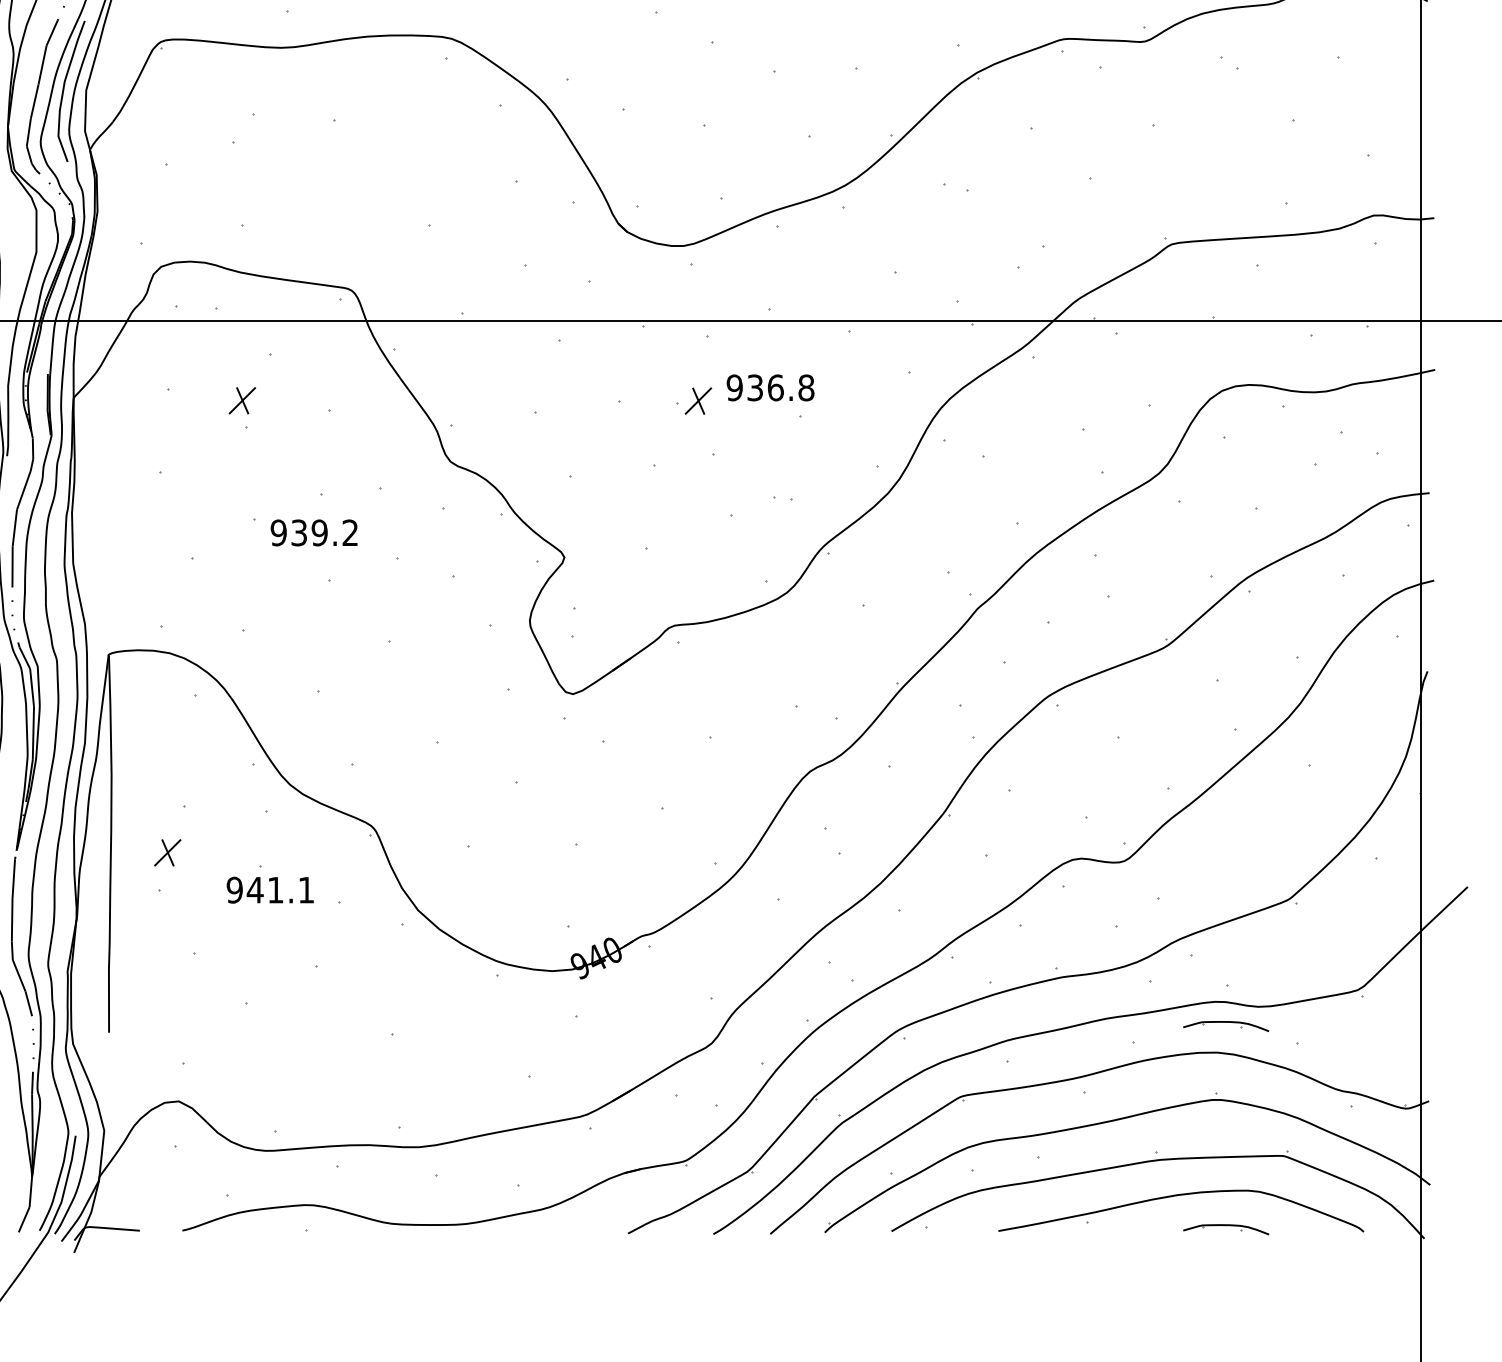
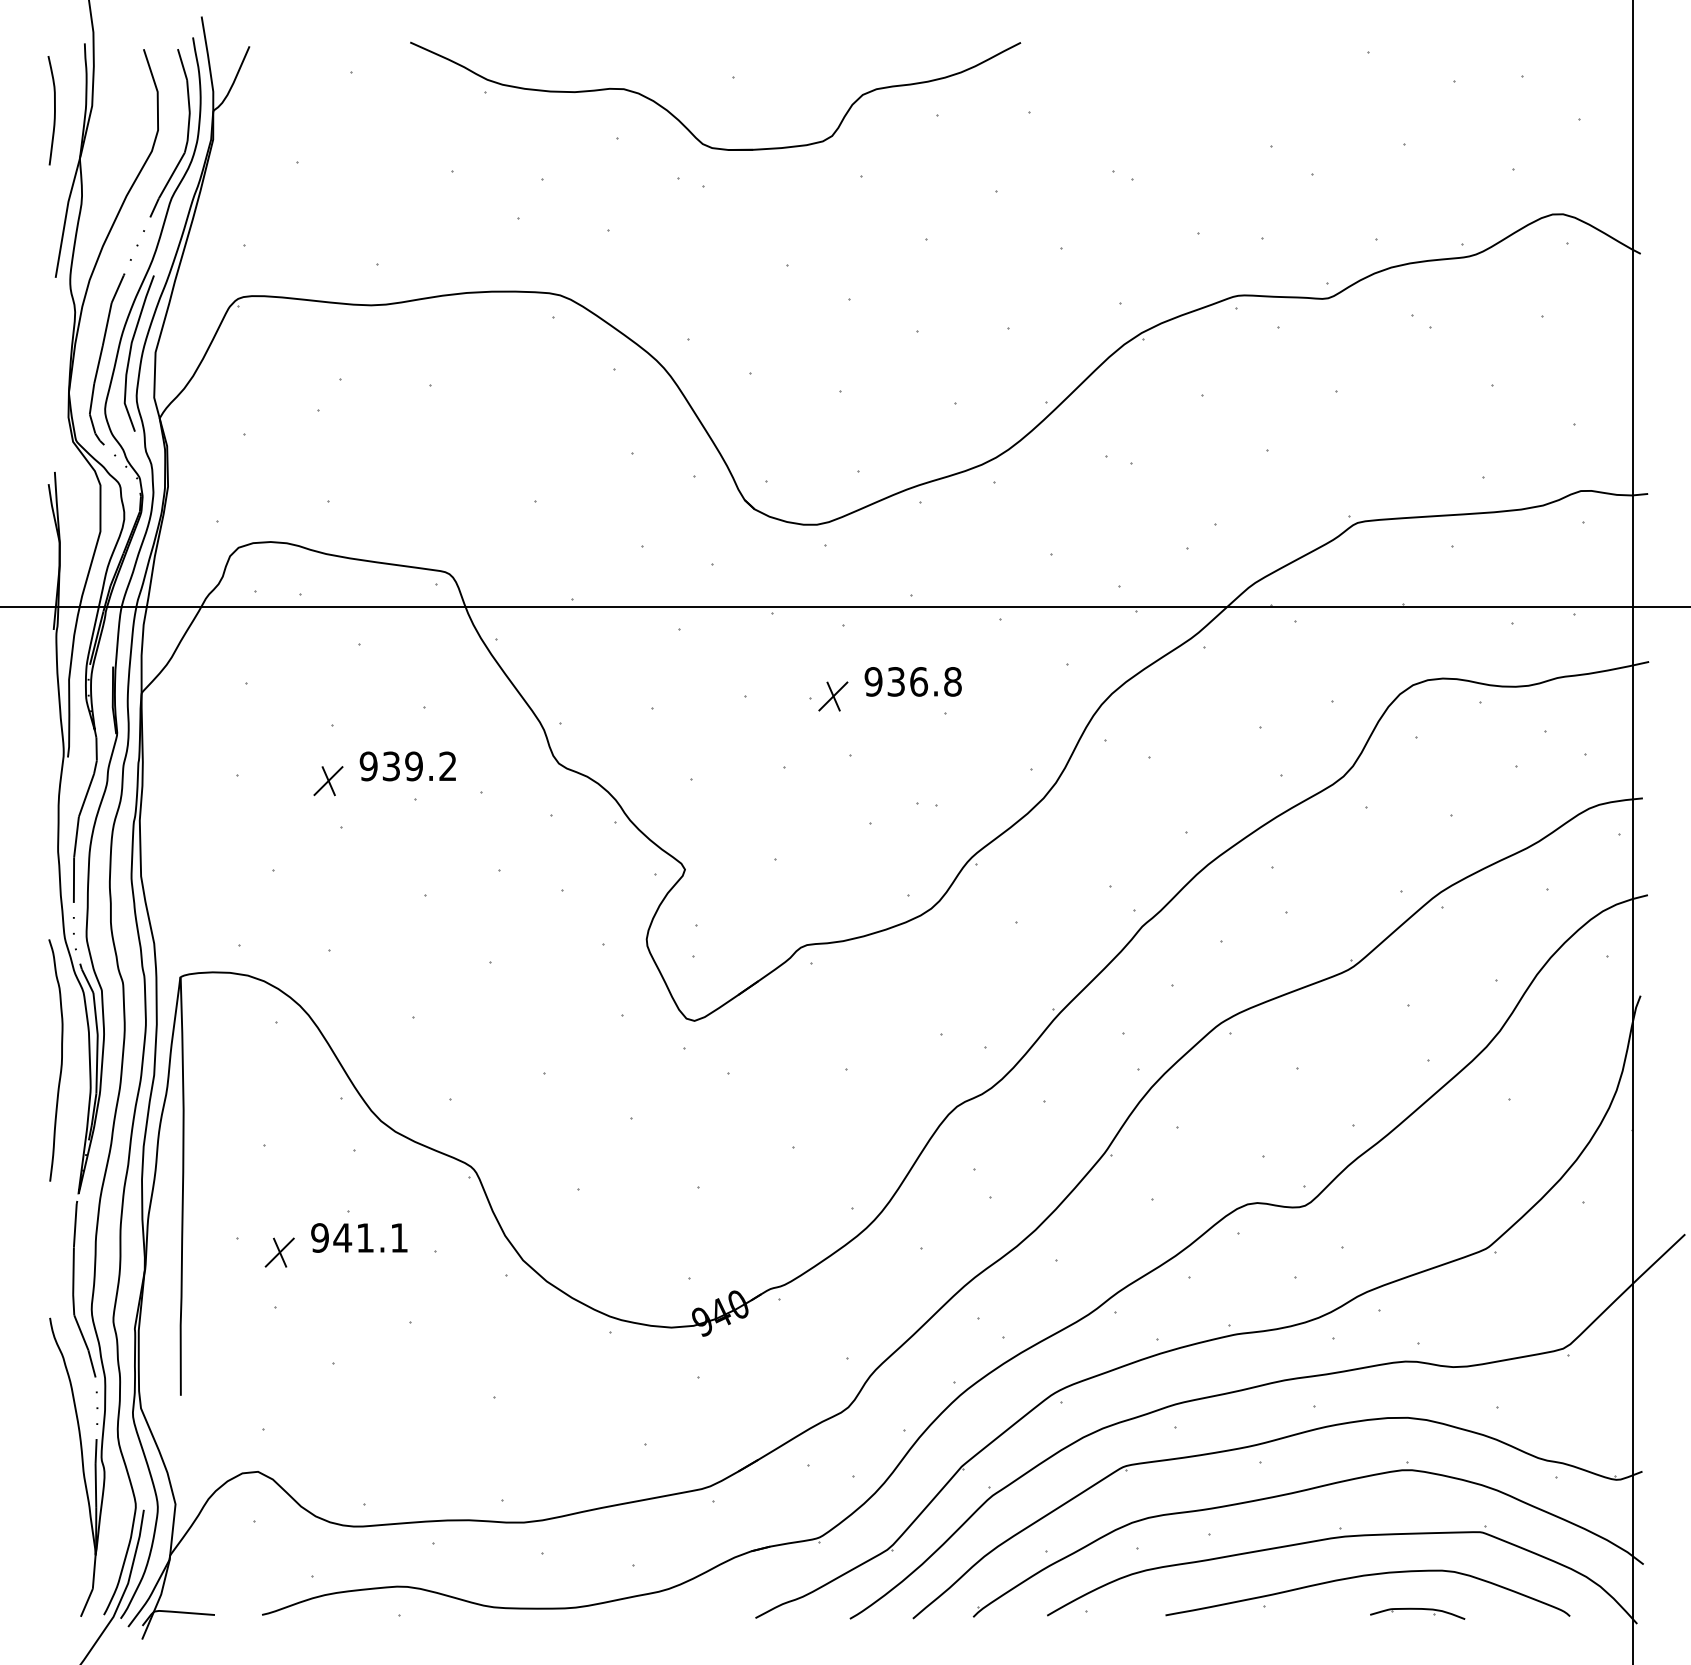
part: (242, 401) -> (328, 781), moved
text: (313, 532) -> (407, 766), moved
part: (167, 852) -> (279, 1252), moved
part: (1226, 1026) -> (1417, 1388), removed

